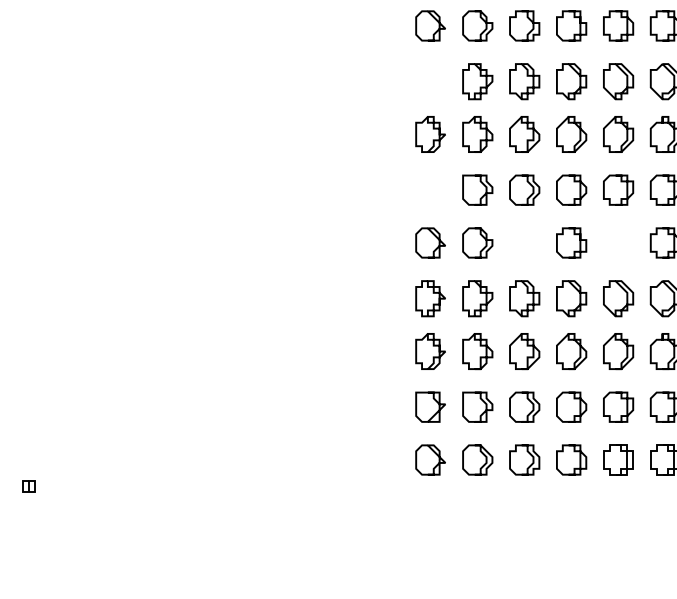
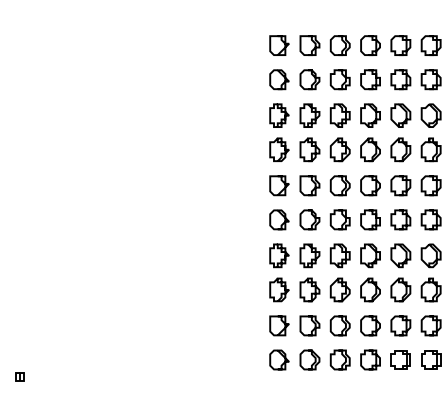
curve: (432, 76) -> (280, 112), added
curve: (435, 185) -> (282, 182), added
curve: (528, 236) -> (342, 215), added
curve: (621, 236) -> (402, 215), added

